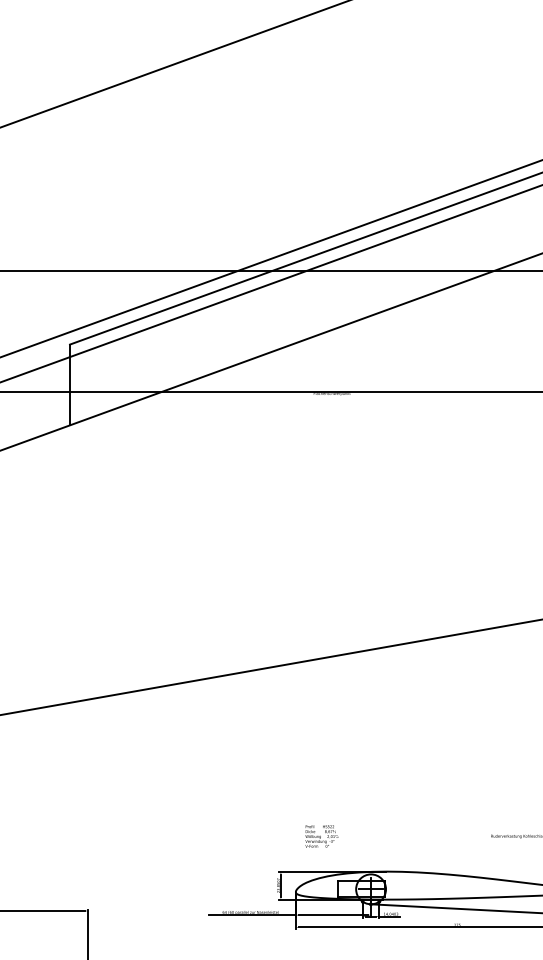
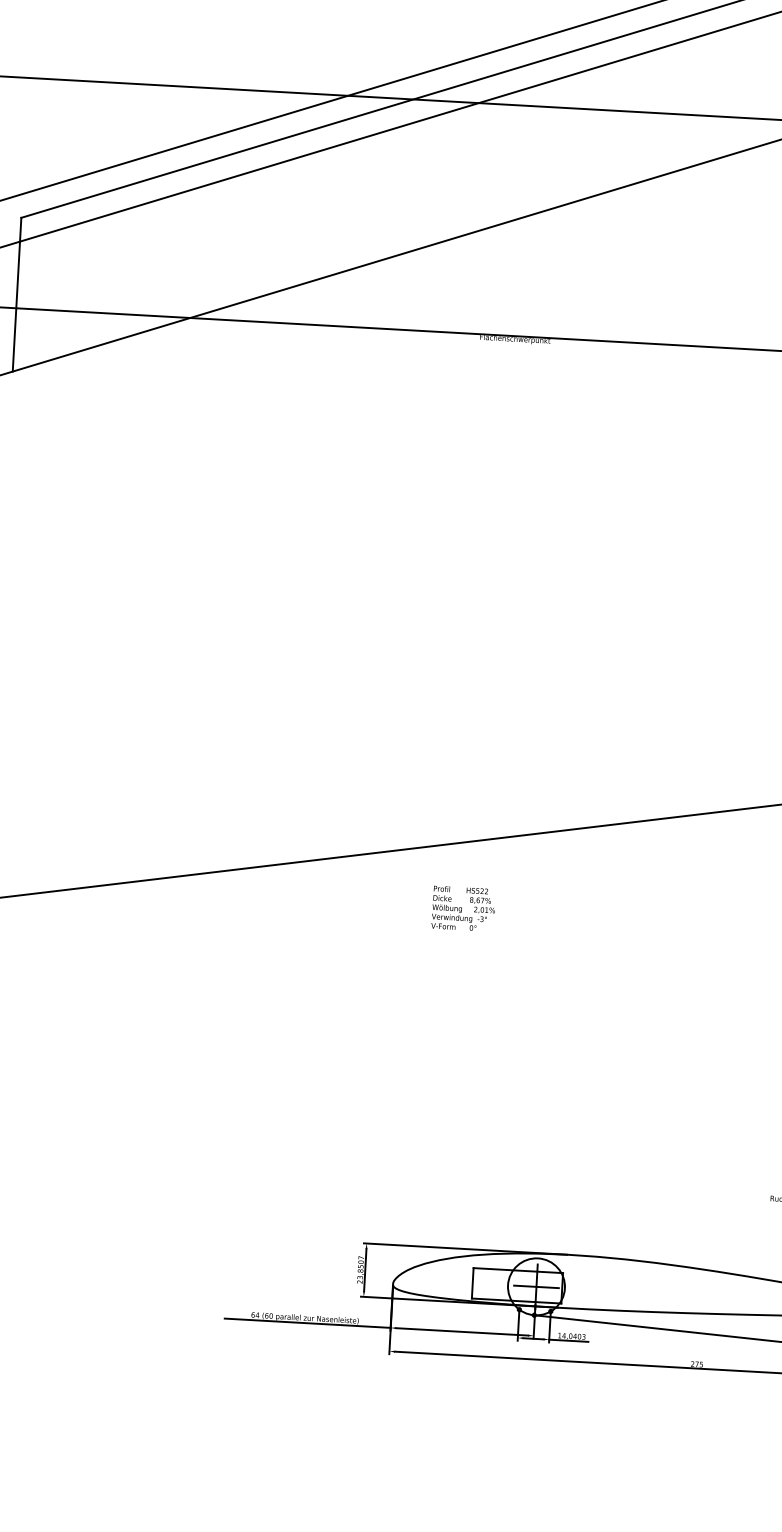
text: (321, 836) -> (462, 908), moved

